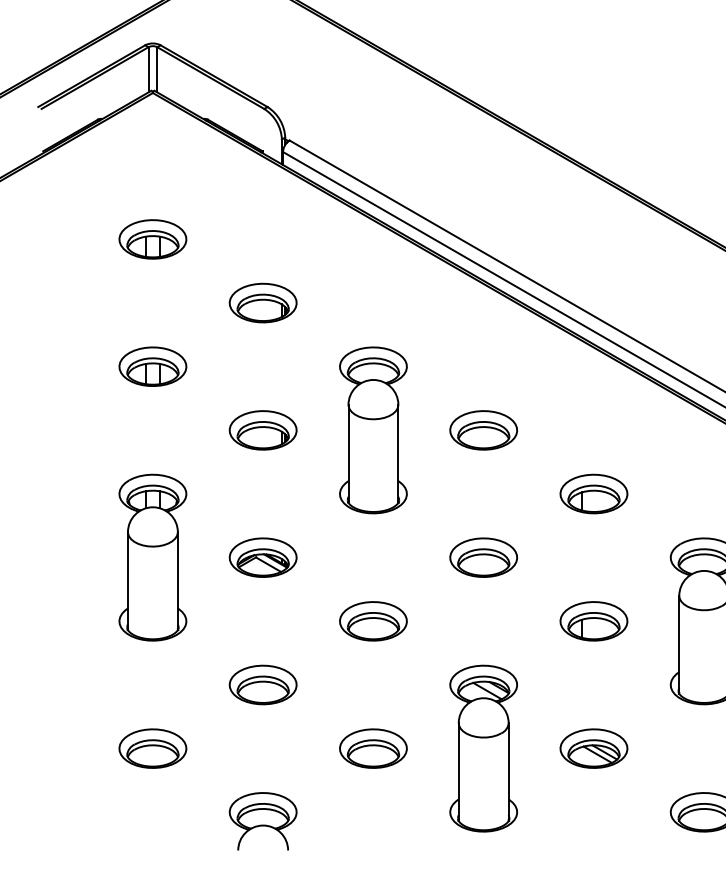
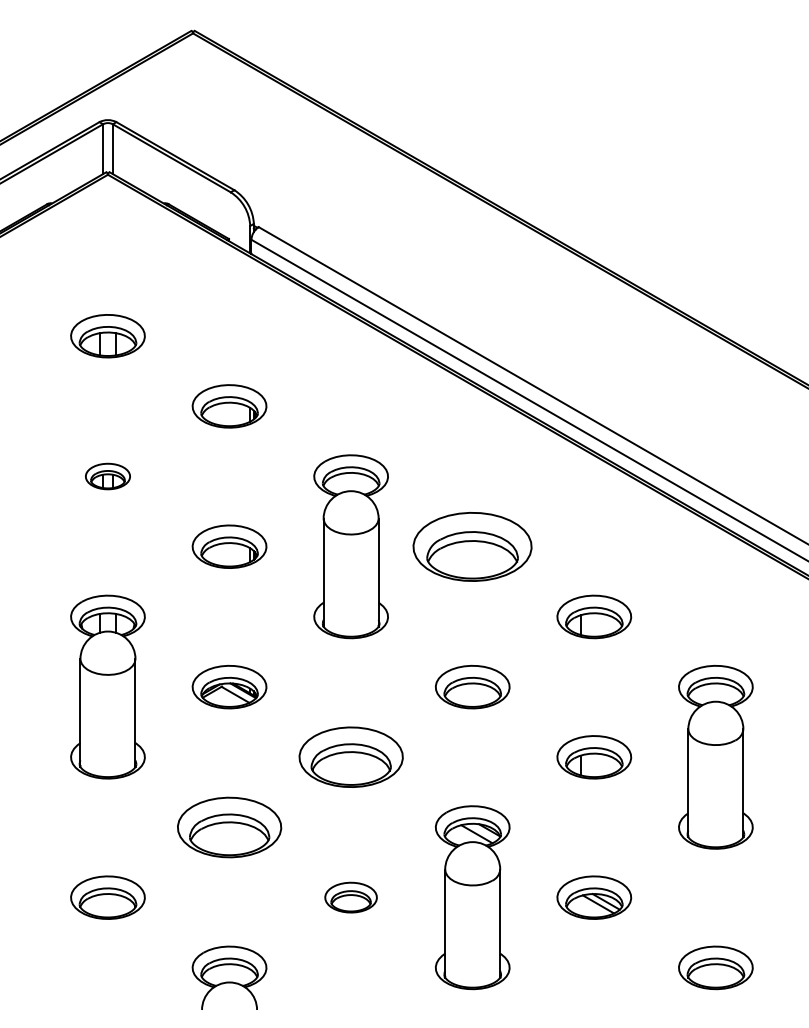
part: (152, 366) -> (107, 476), size x0.6
part: (483, 430) -> (472, 546), size x1.6
part: (372, 621) -> (350, 757), size x1.4
part: (263, 684) -> (229, 827), size x1.4
part: (372, 748) -> (350, 897), size x0.7

